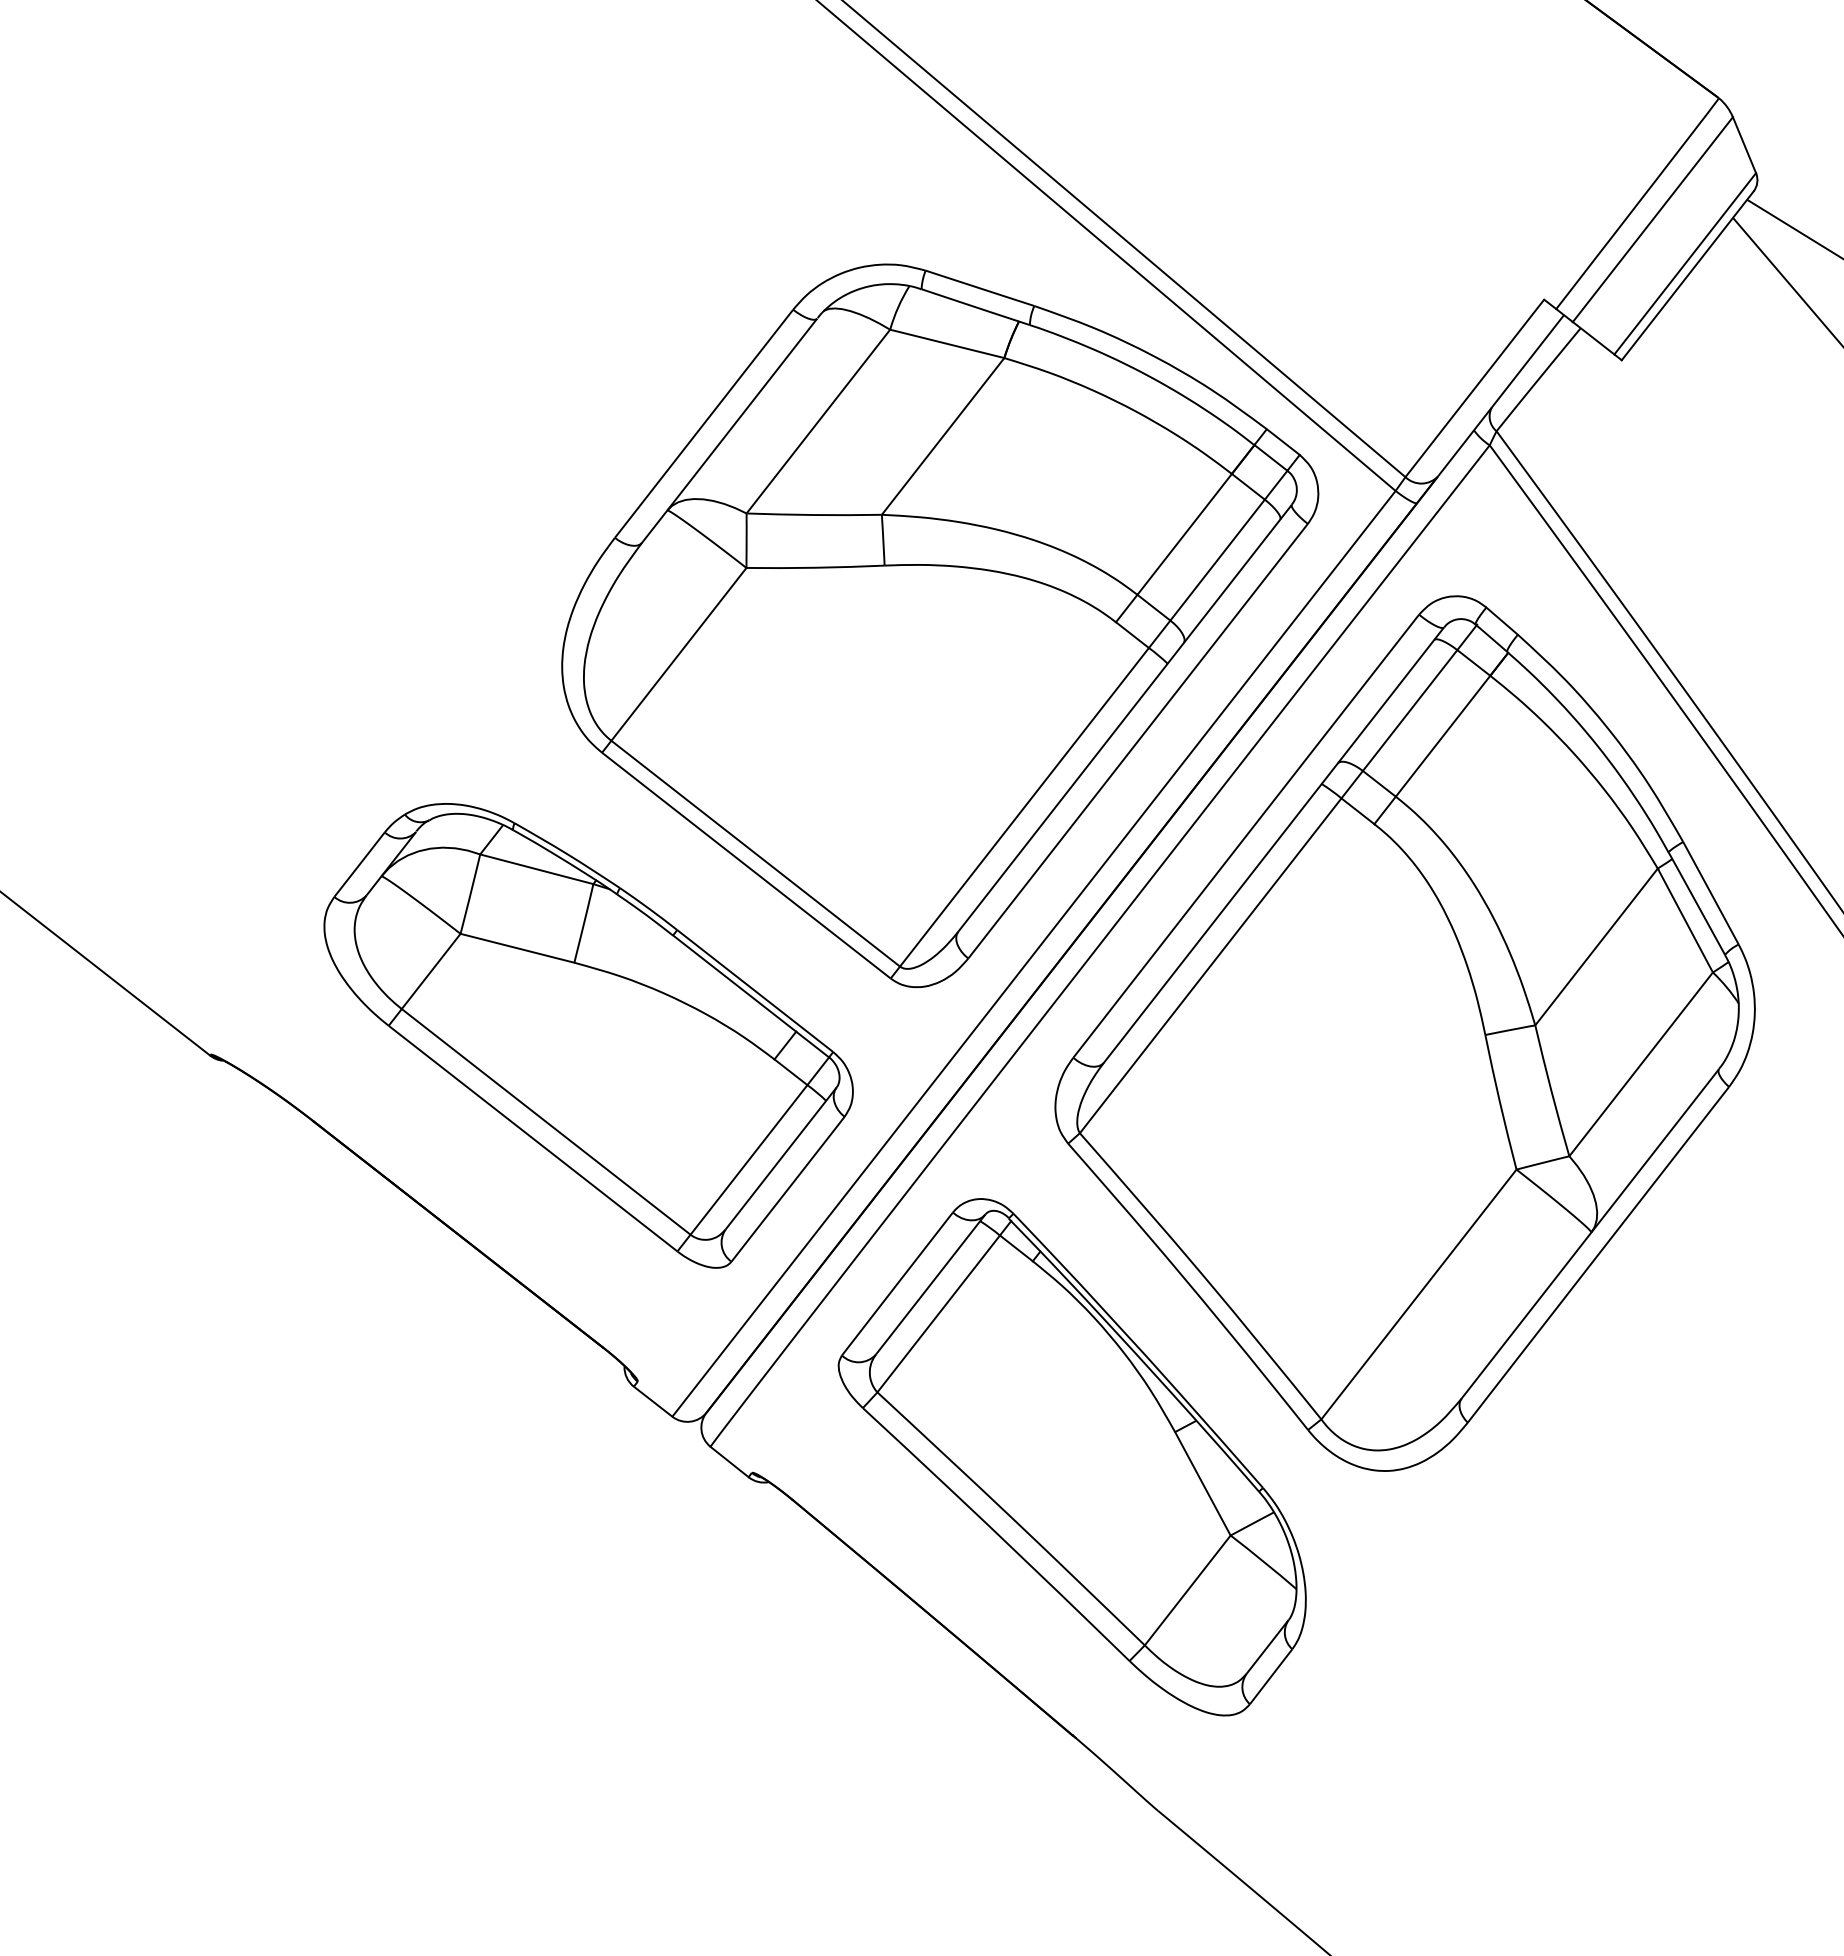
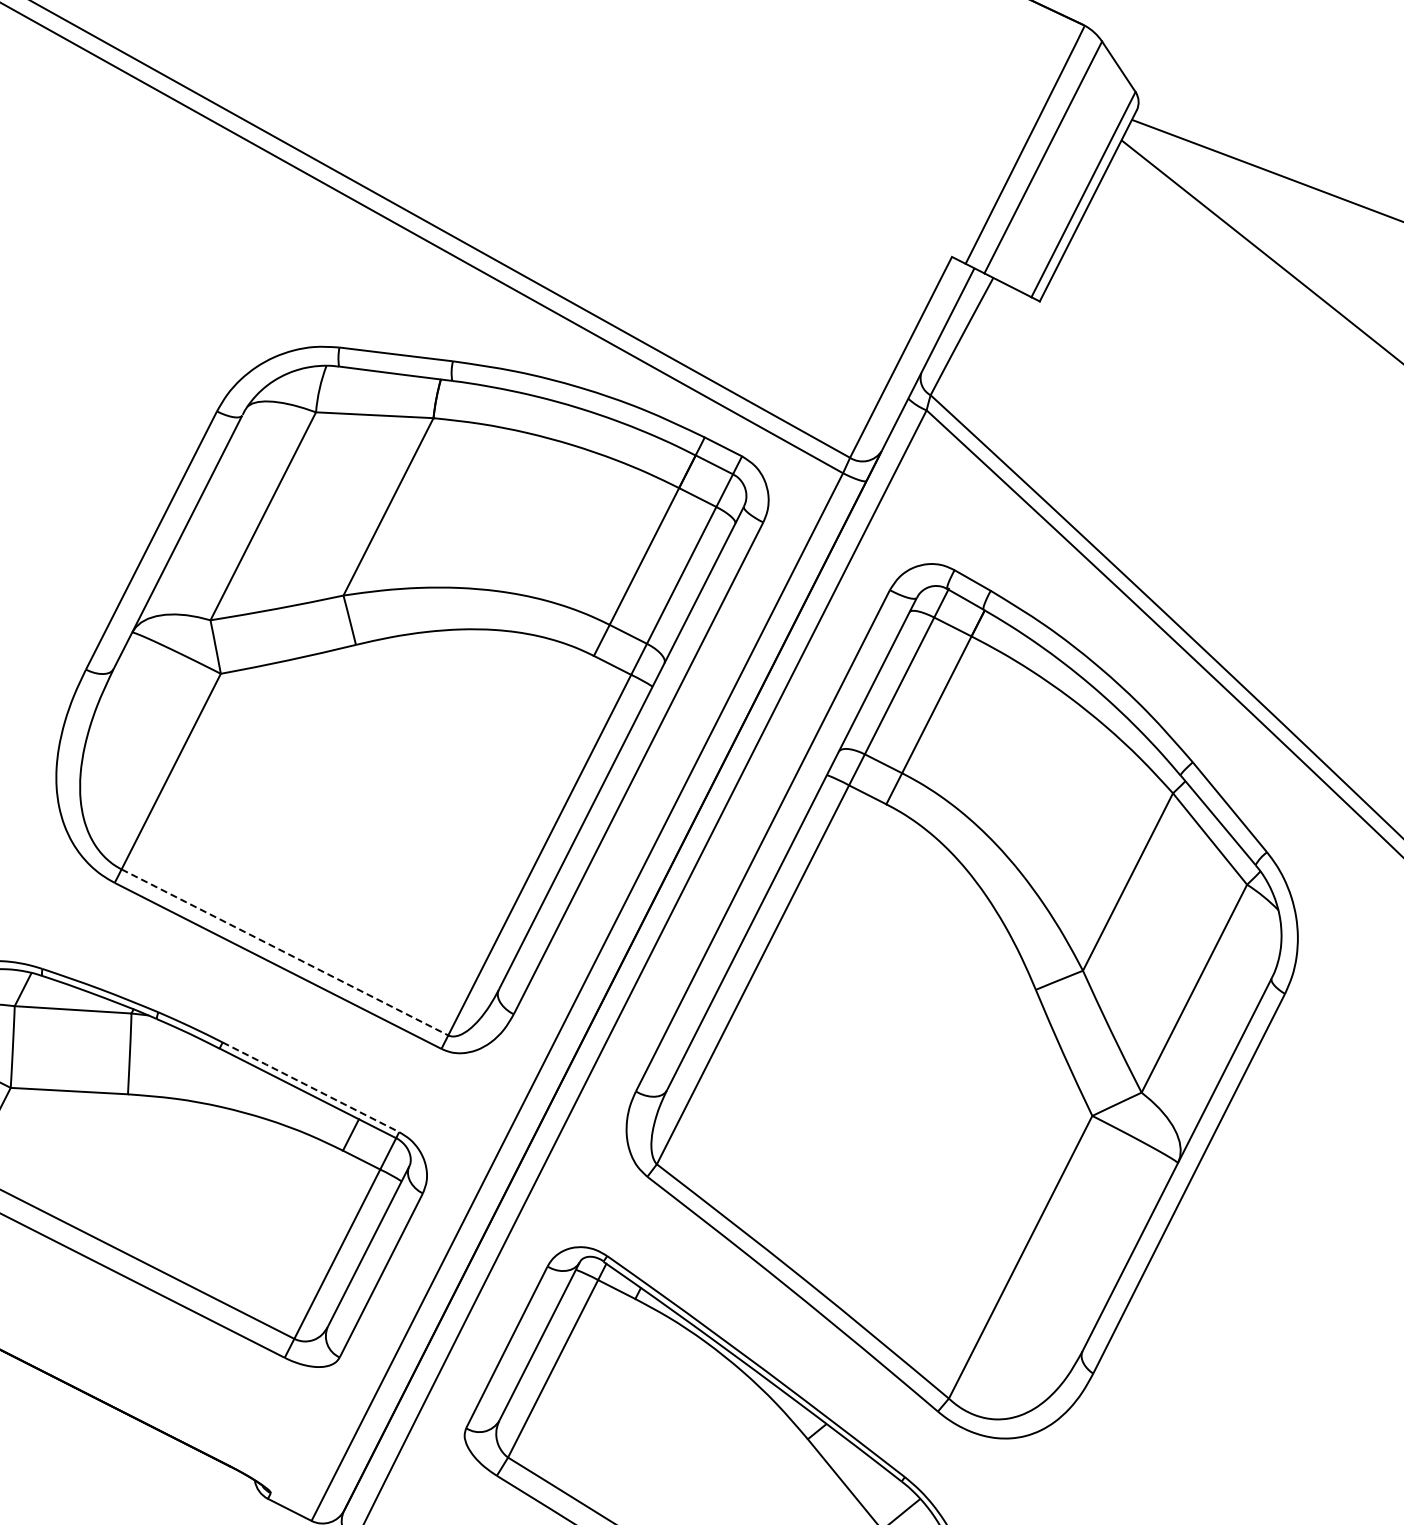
line: (756, 854) -> (285, 953), solid -> dashed
line: (754, 990) -> (310, 1086), solid -> dashed

